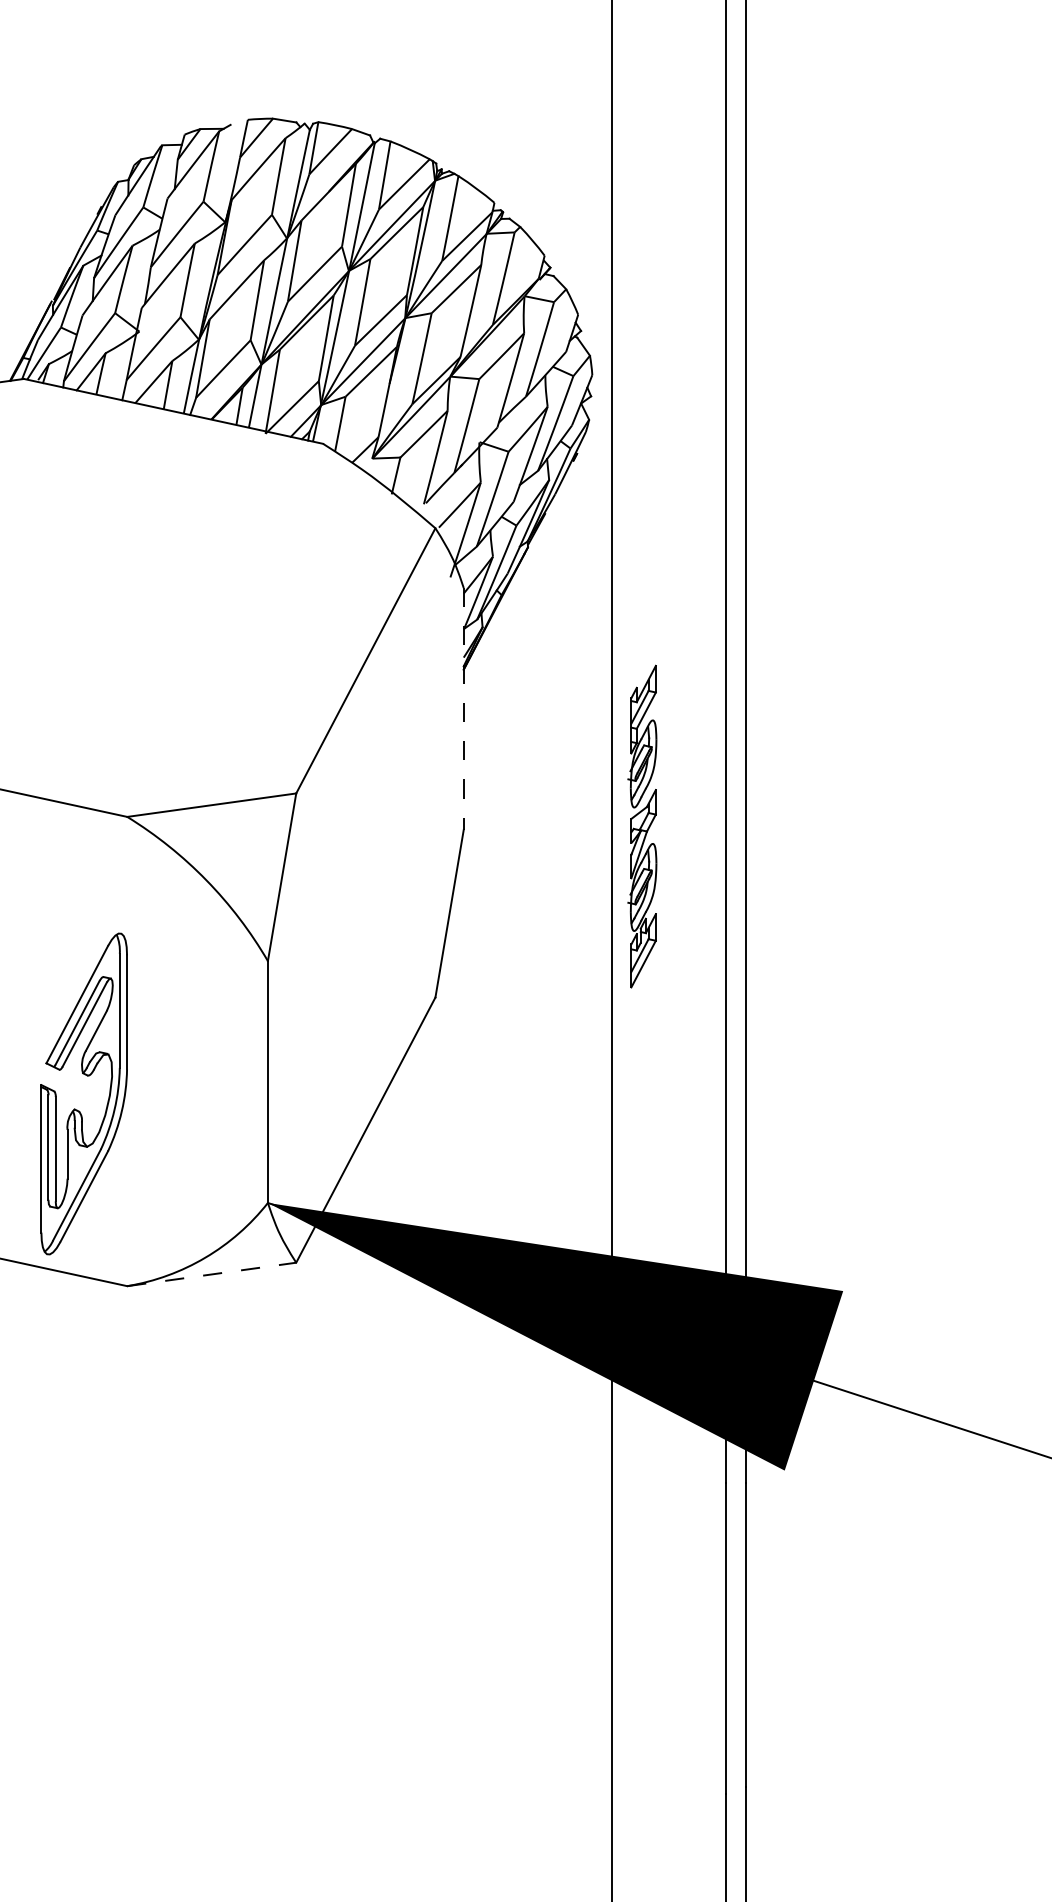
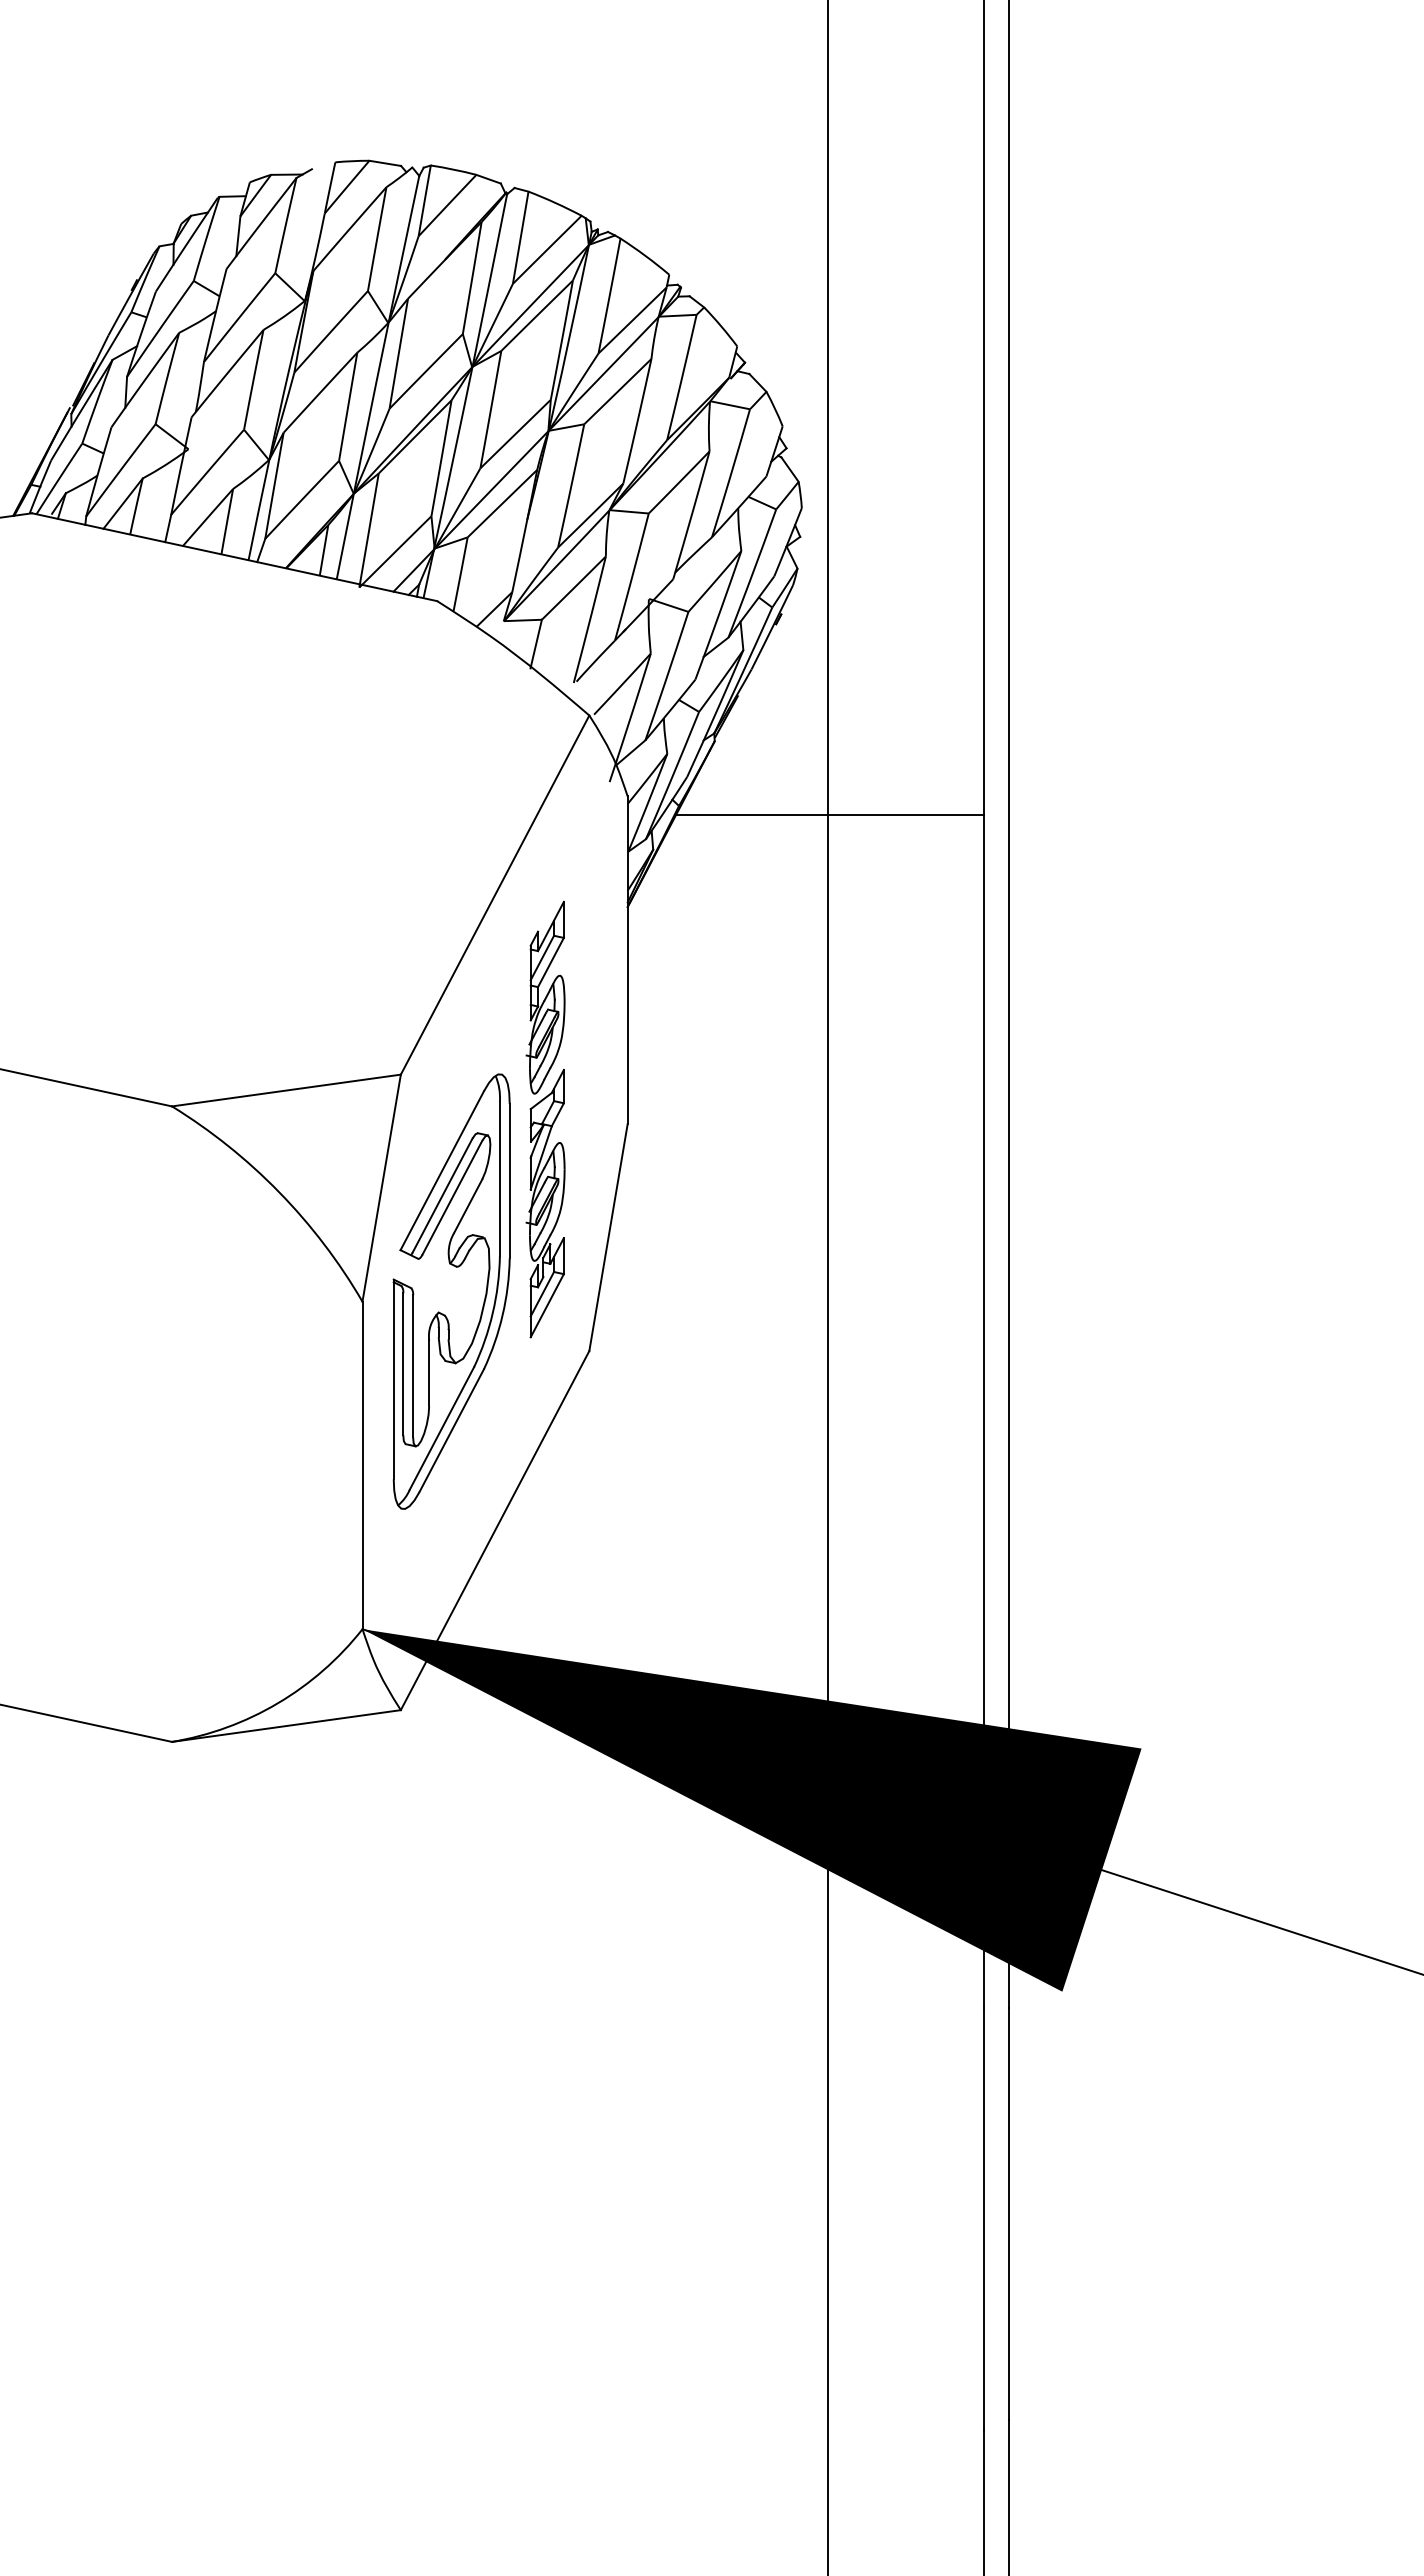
line: (612, 601) -> (829, 814), added
line: (463, 709) -> (627, 960), dashed -> solid
part: (642, 826) -> (545, 1119), moved
part: (76, 1109) -> (441, 1312), moved
line: (211, 1274) -> (286, 1726), dashed -> solid

